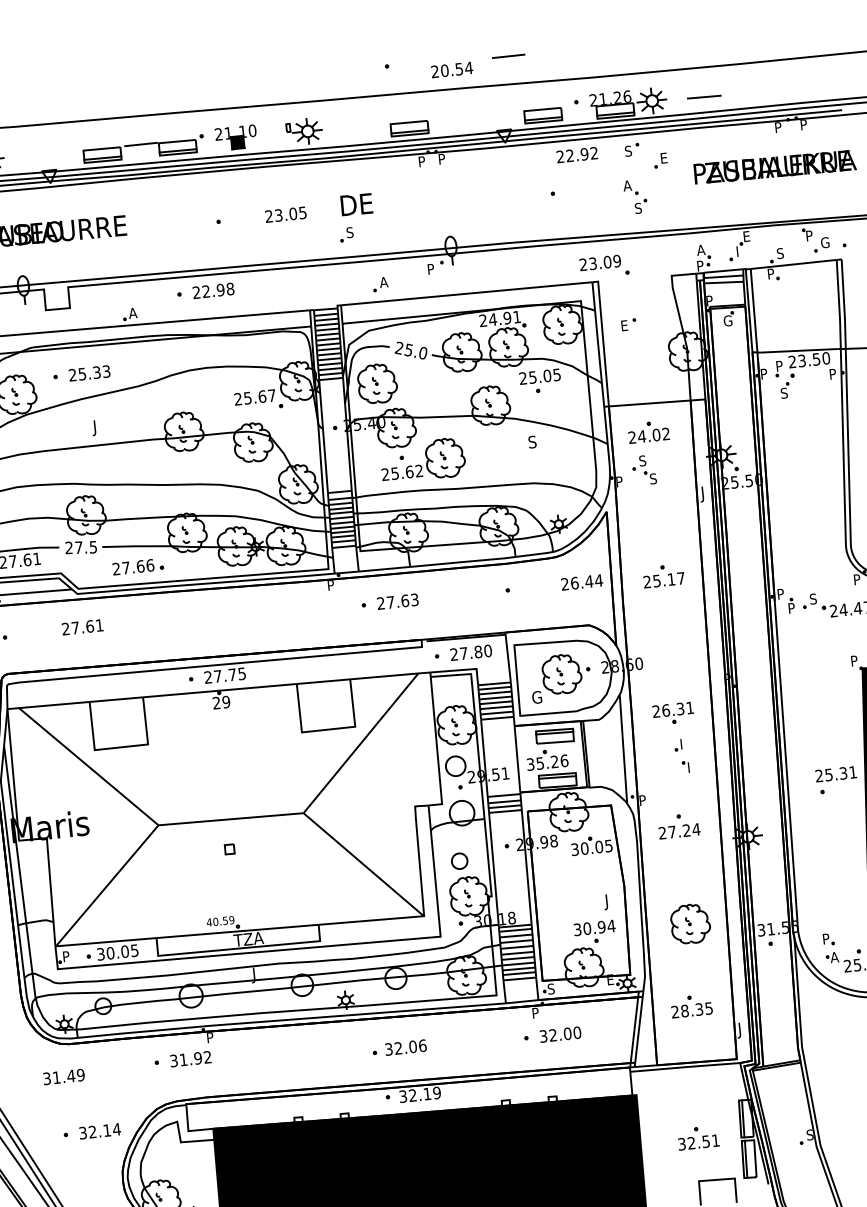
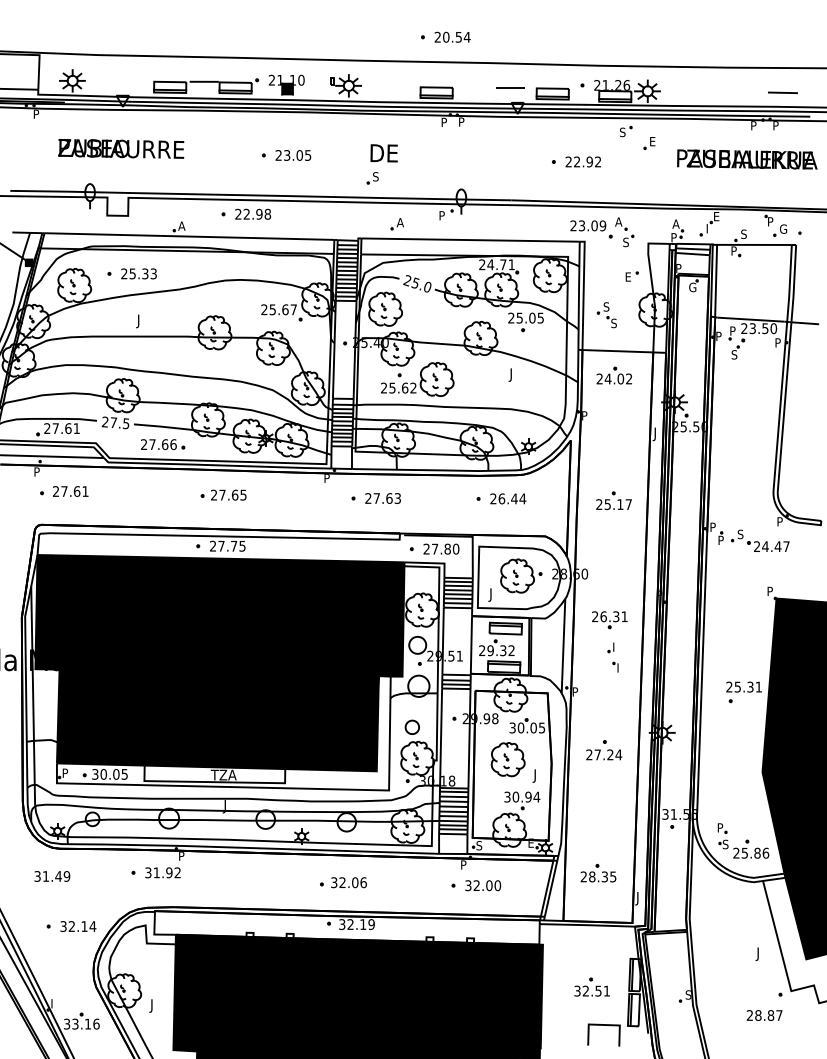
line: (508, 56) -> (510, 87), moved
text: (451, 69) -> (452, 36), moved
line: (703, 96) -> (782, 92), moved
text: (576, 154) -> (582, 161), moved
part: (635, 197) -> (624, 232), moved
text: (286, 214) -> (293, 155), moved
text: (507, 317) -> (503, 264), 24.91 -> 24.71
part: (628, 324) -> (631, 276), moved
text: (531, 443) -> (512, 374), S -> J
part: (643, 470) -> (606, 315), moved
text: (582, 581) -> (508, 498), moved
part: (213, 616) -> (223, 494), added
text: (82, 627) -> (70, 491), moved
text: (536, 698) -> (493, 594), G -> J
text: (546, 762) -> (496, 650), 35.26 -> 29.32
fill: (230, 811) -> (219, 663), added
part: (679, 826) -> (604, 750), moved
part: (689, 924) -> (507, 759), moved
text: (834, 957) -> (725, 844), A -> S

